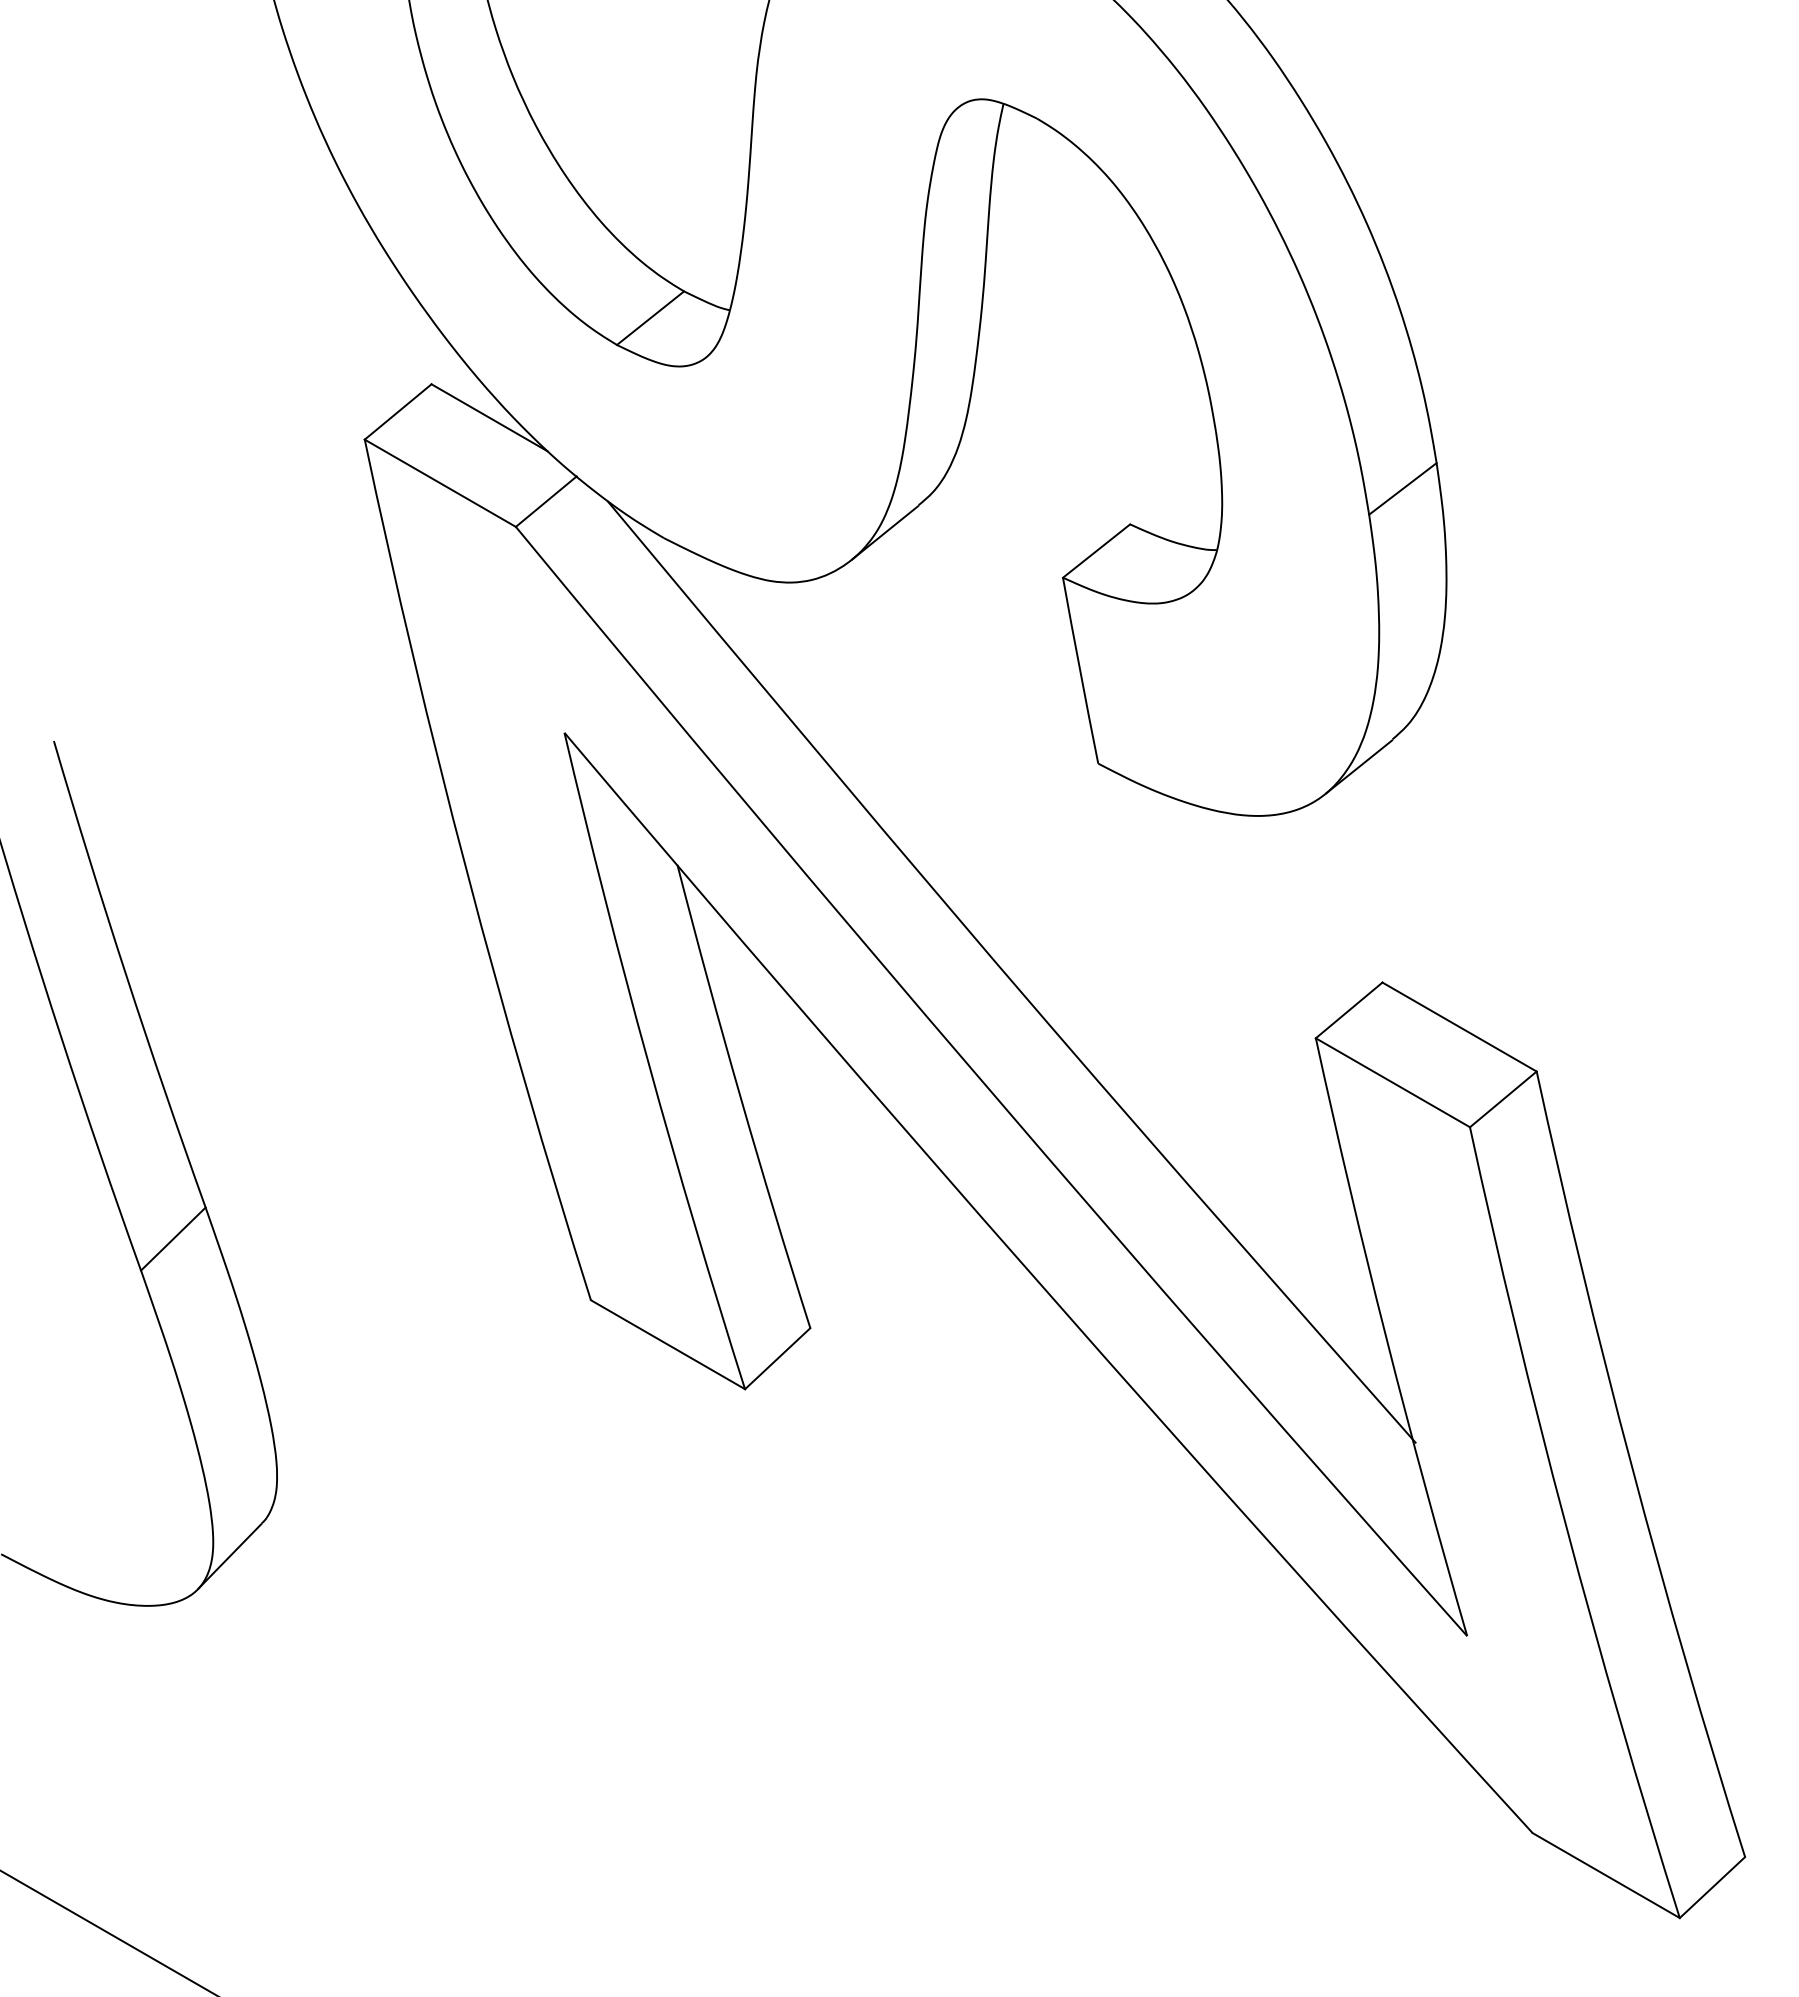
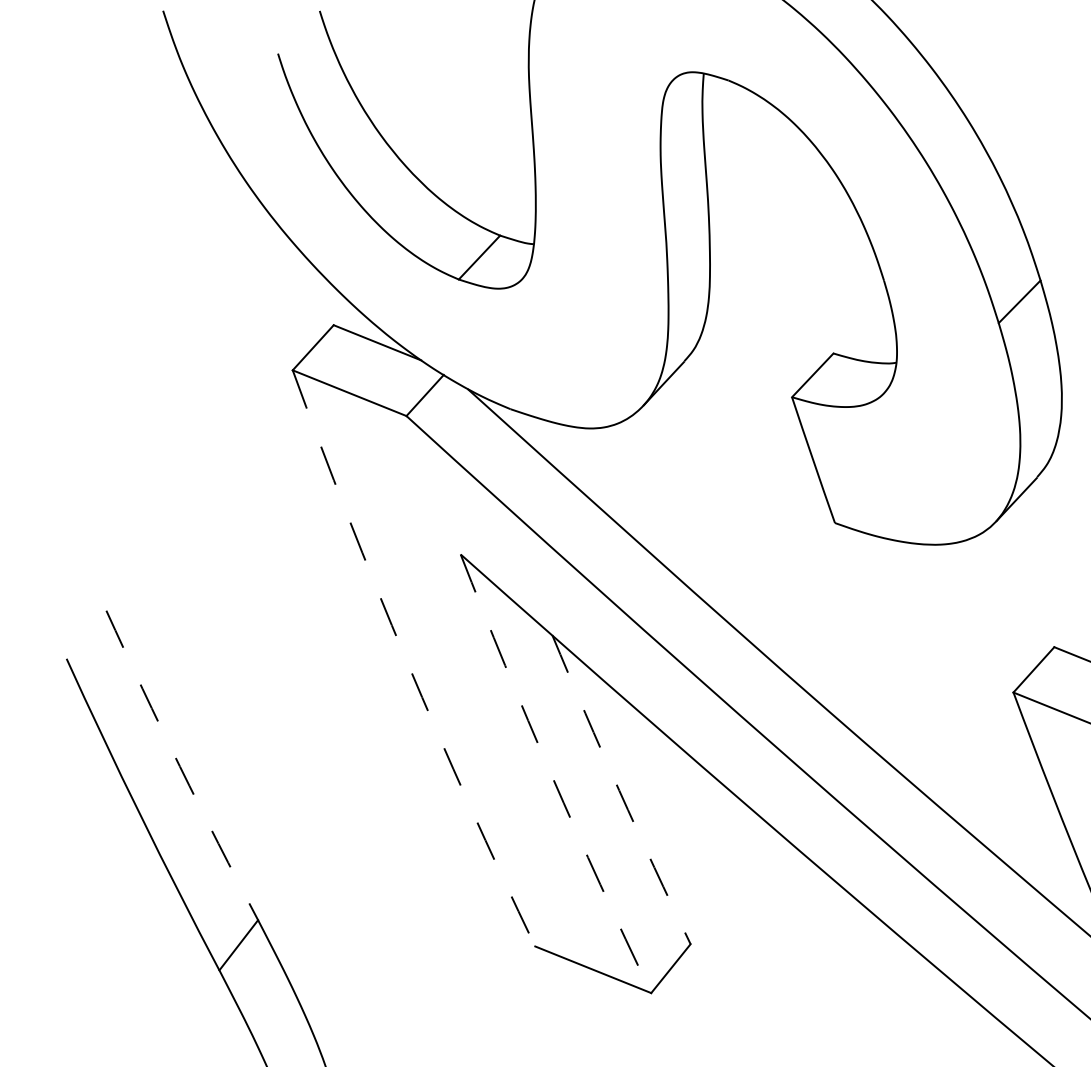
arc: (467, 872) -> (407, 661), solid -> dashed
arc: (126, 975) -> (180, 766), solid -> dashed
arc: (648, 1062) -> (551, 775), solid -> dashed
arc: (740, 1097) -> (619, 790), solid -> dashed

